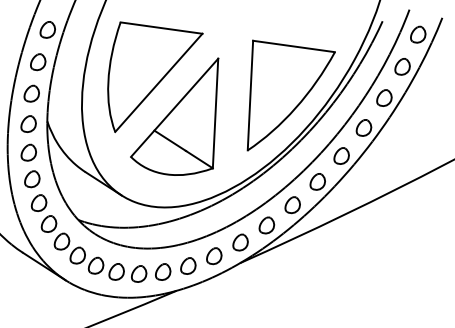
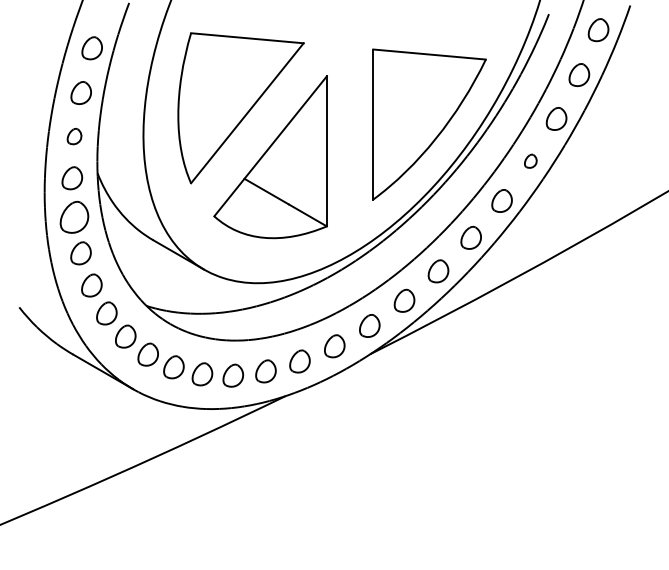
part: (31, 93) -> (74, 136), size x0.7
part: (363, 128) -> (530, 161), size x0.6
part: (28, 152) -> (74, 217), size x1.4

